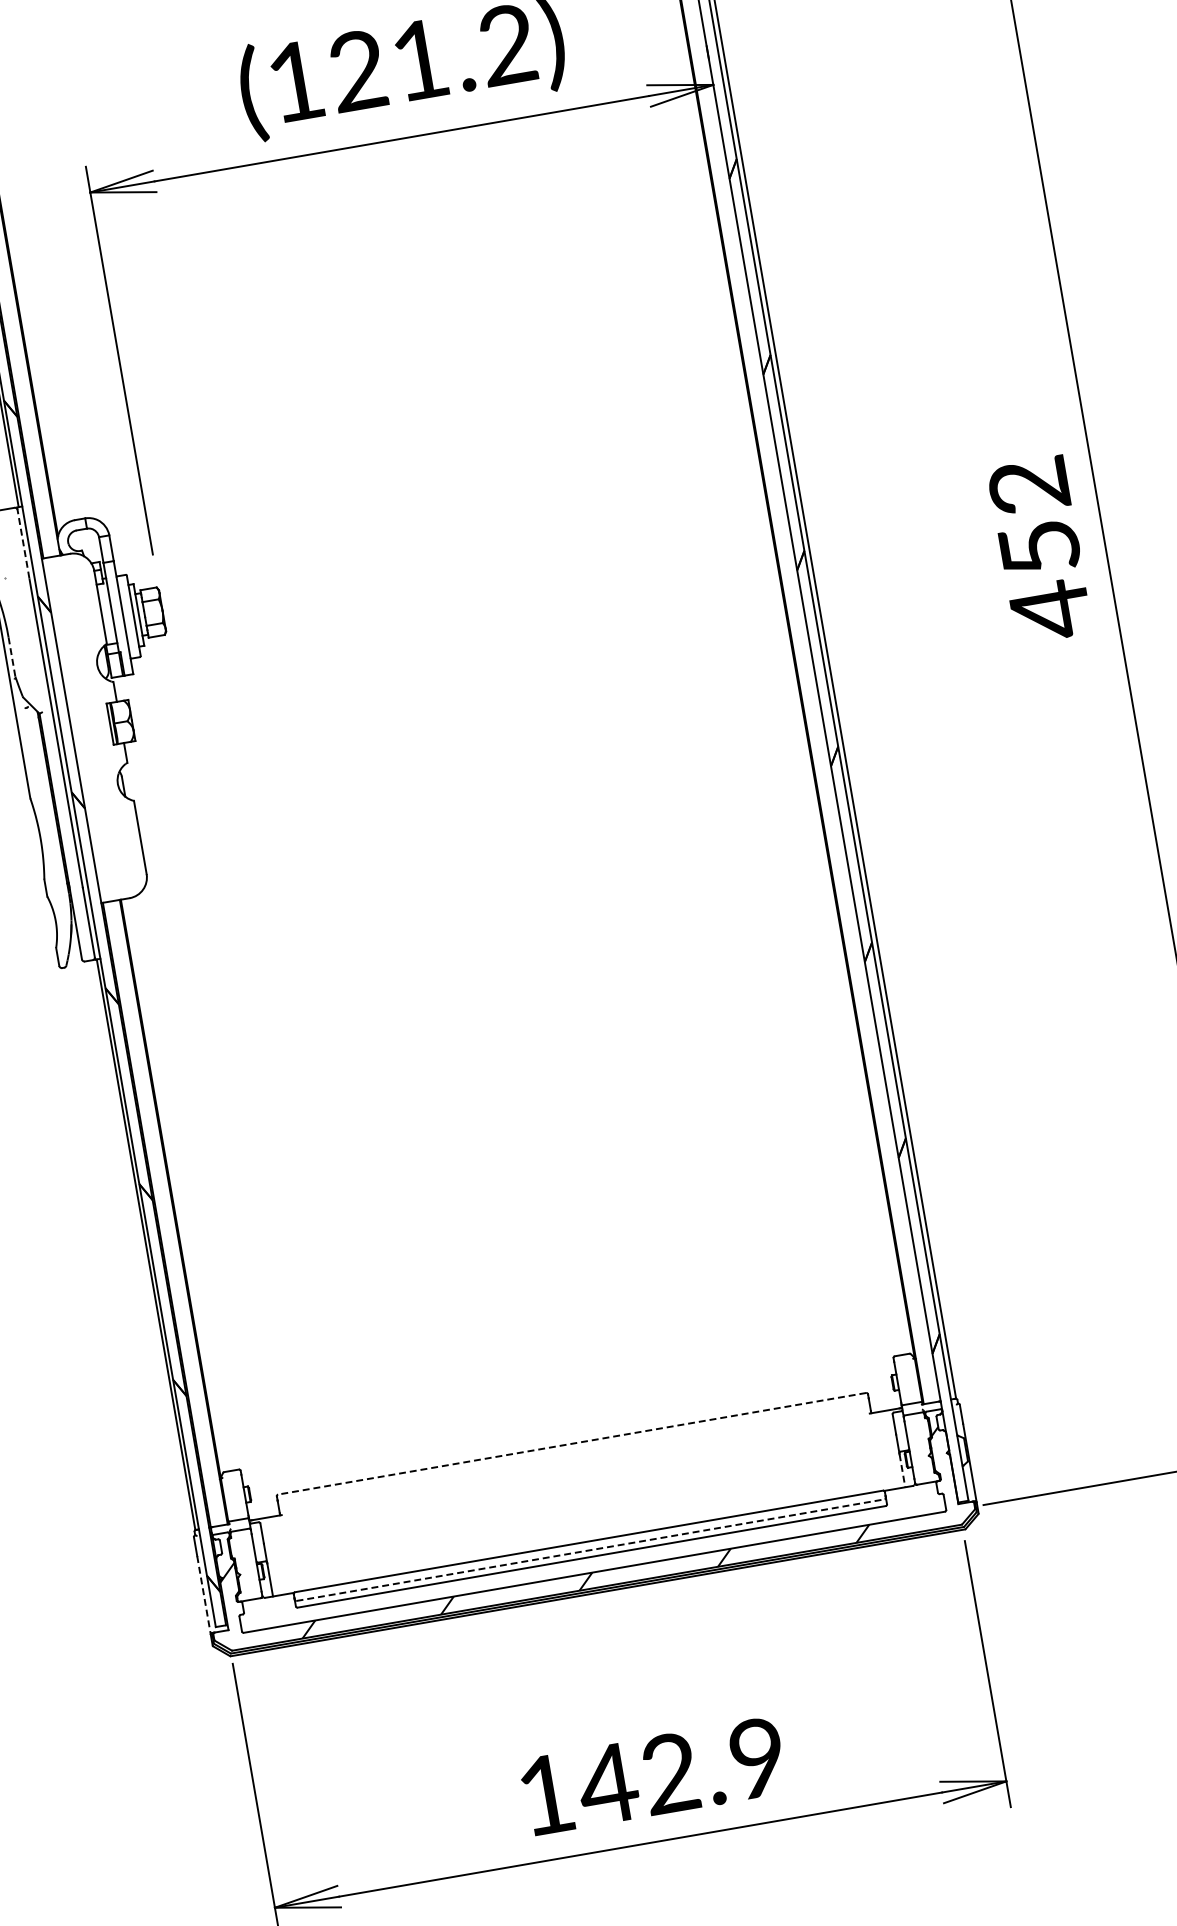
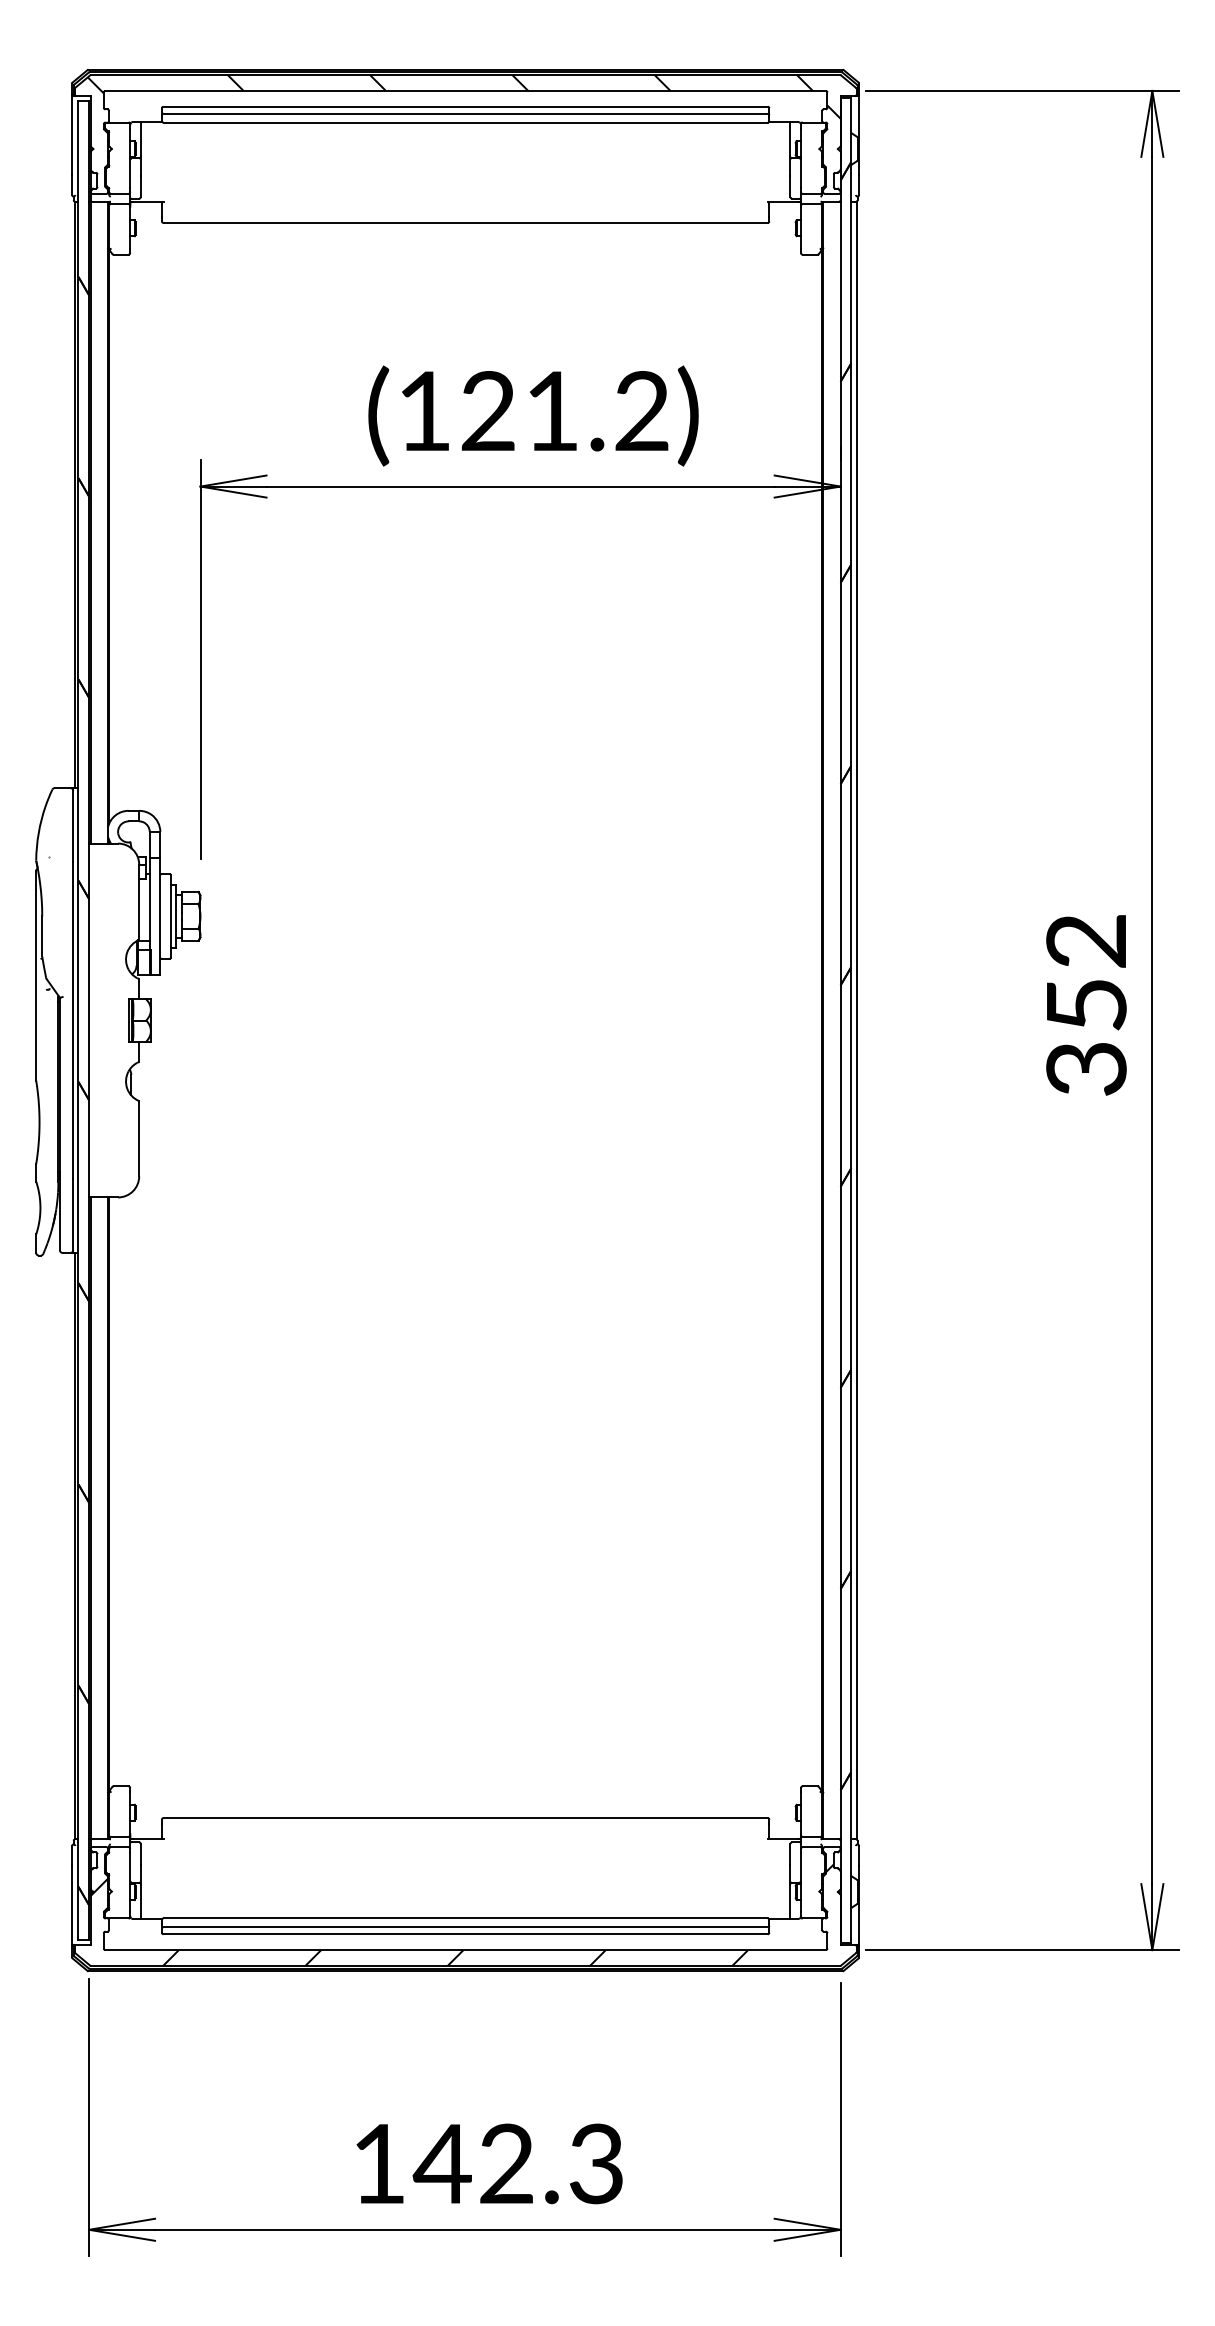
line: (23, 543) -> (73, 825), dashed -> solid
text: (1050, 610) -> (1086, 1069), 452 -> 352
line: (12, 655) -> (42, 935), dashed -> solid
line: (572, 1444) -> (465, 1818), dashed -> solid
line: (902, 1470) -> (790, 1901), dashed -> solid
line: (591, 1550) -> (466, 1927), dashed -> solid
line: (204, 1595) -> (72, 1906), dashed -> solid
text: (757, 1757) -> (596, 2163), 142.9 -> 142.3

